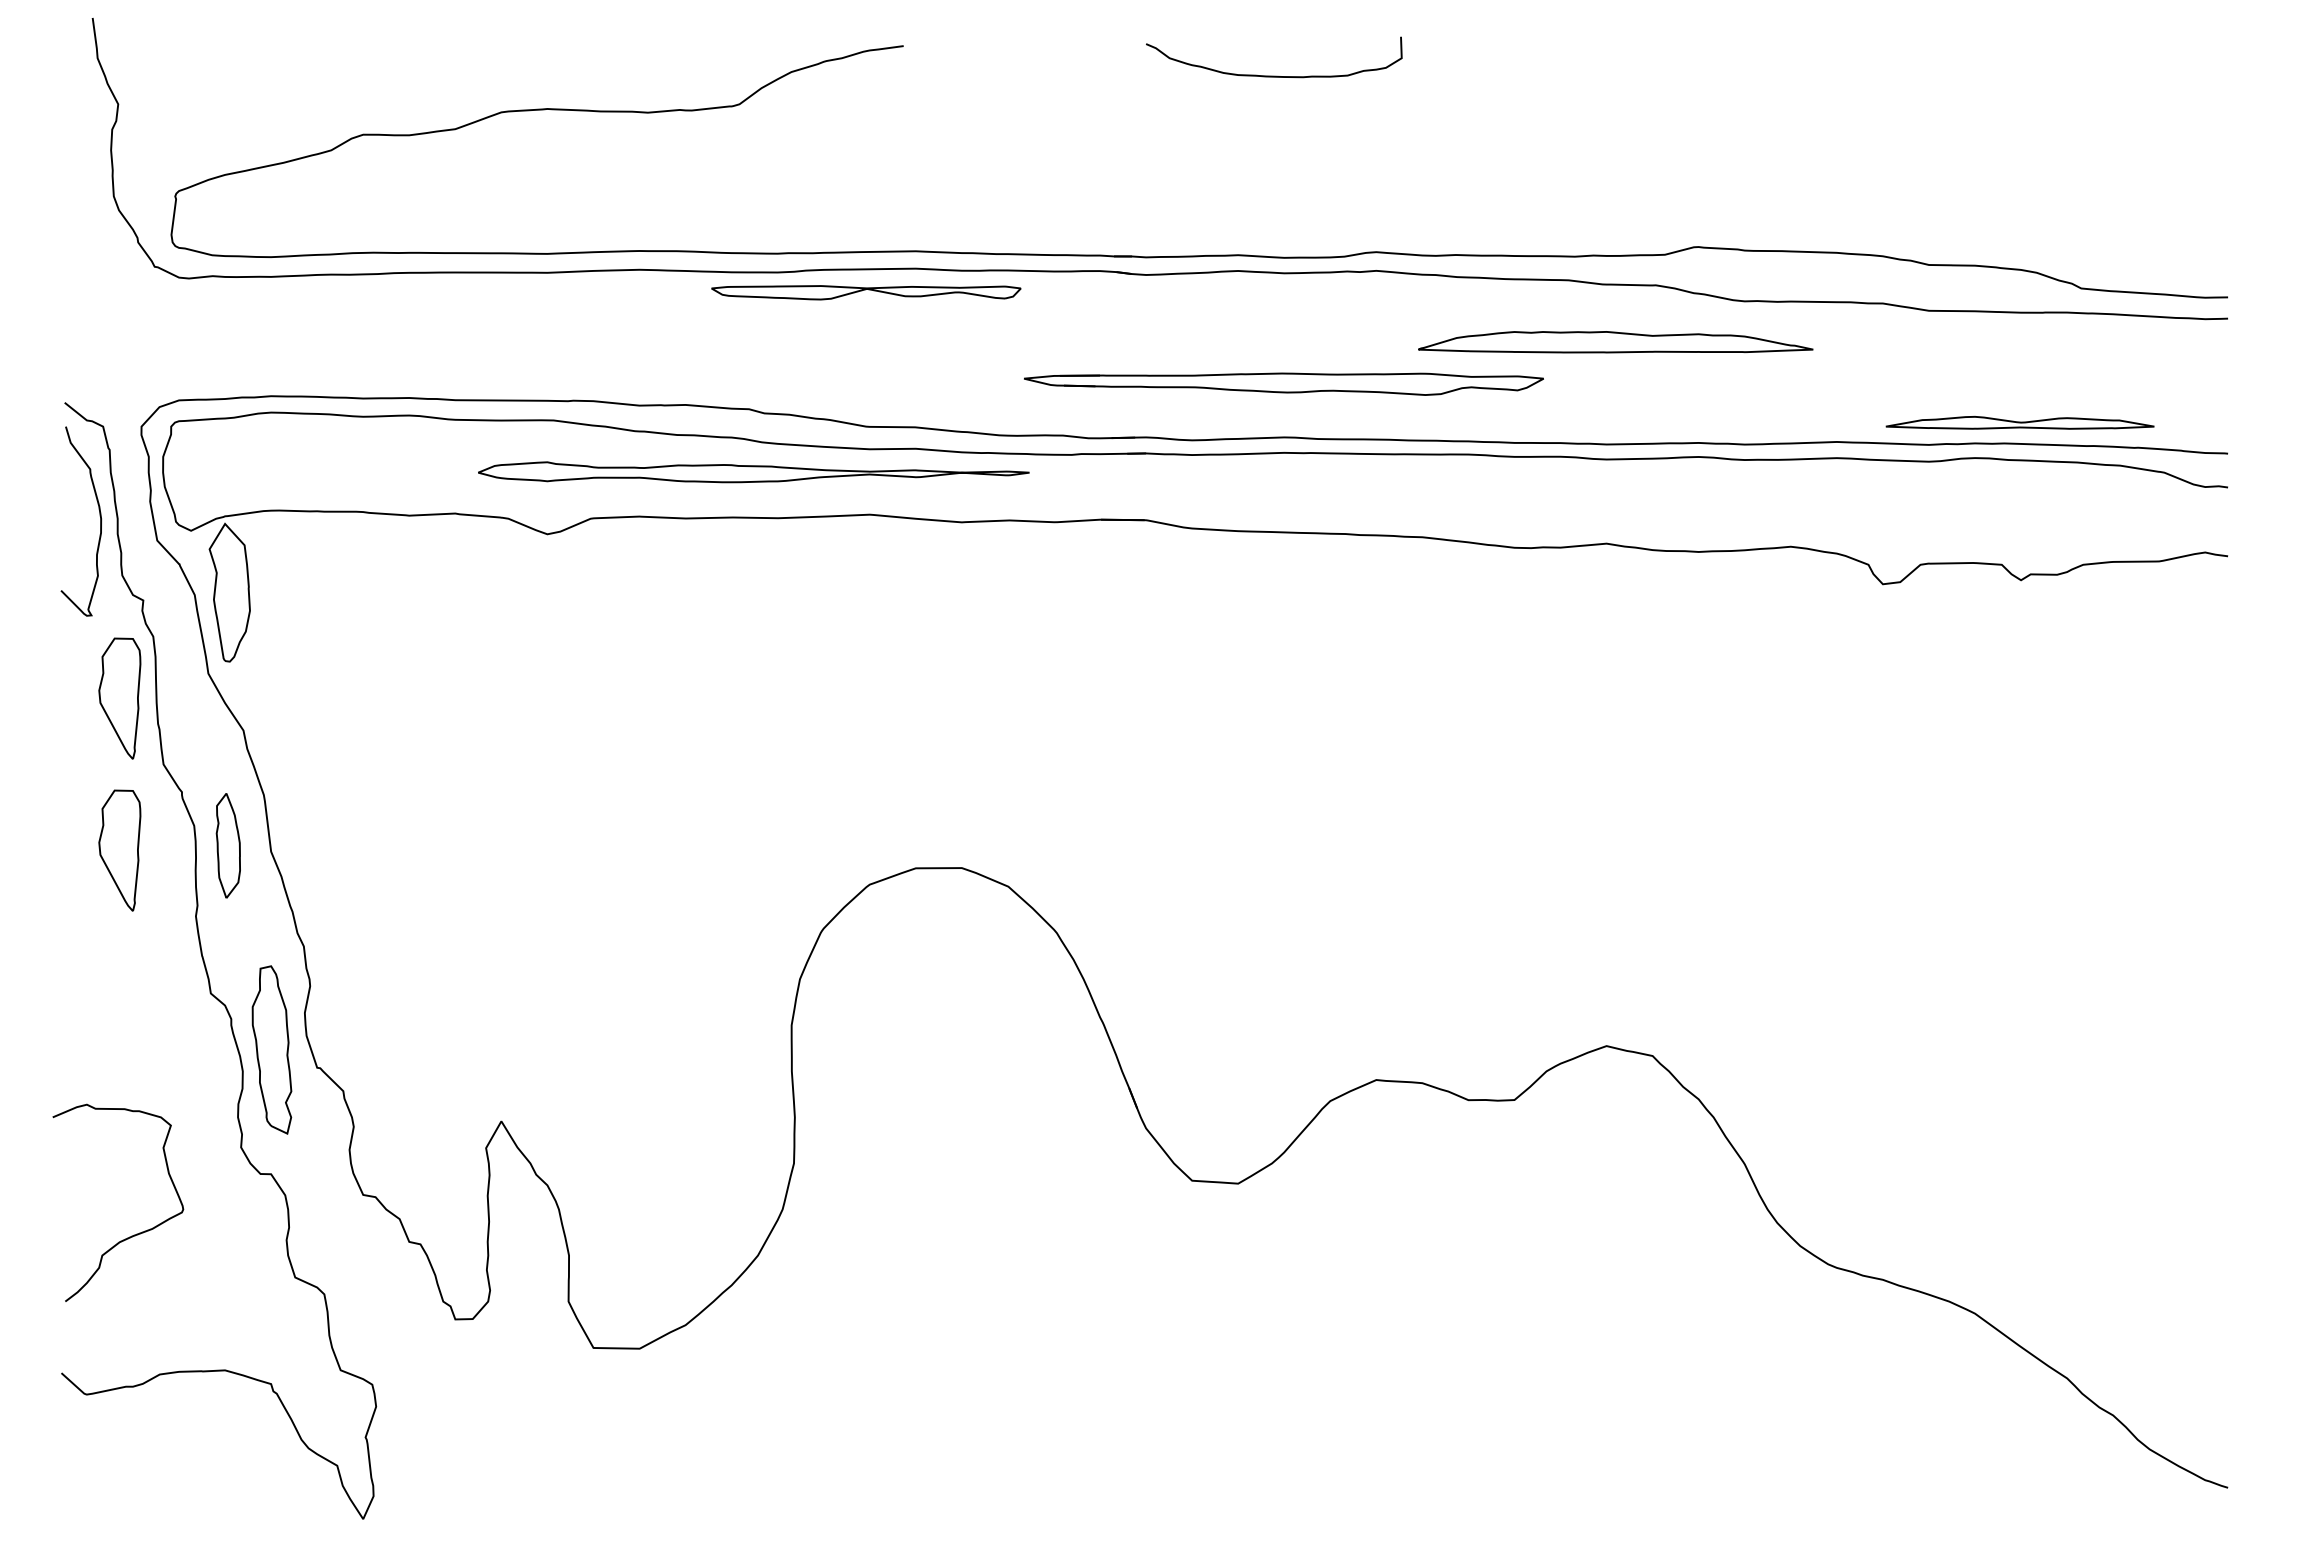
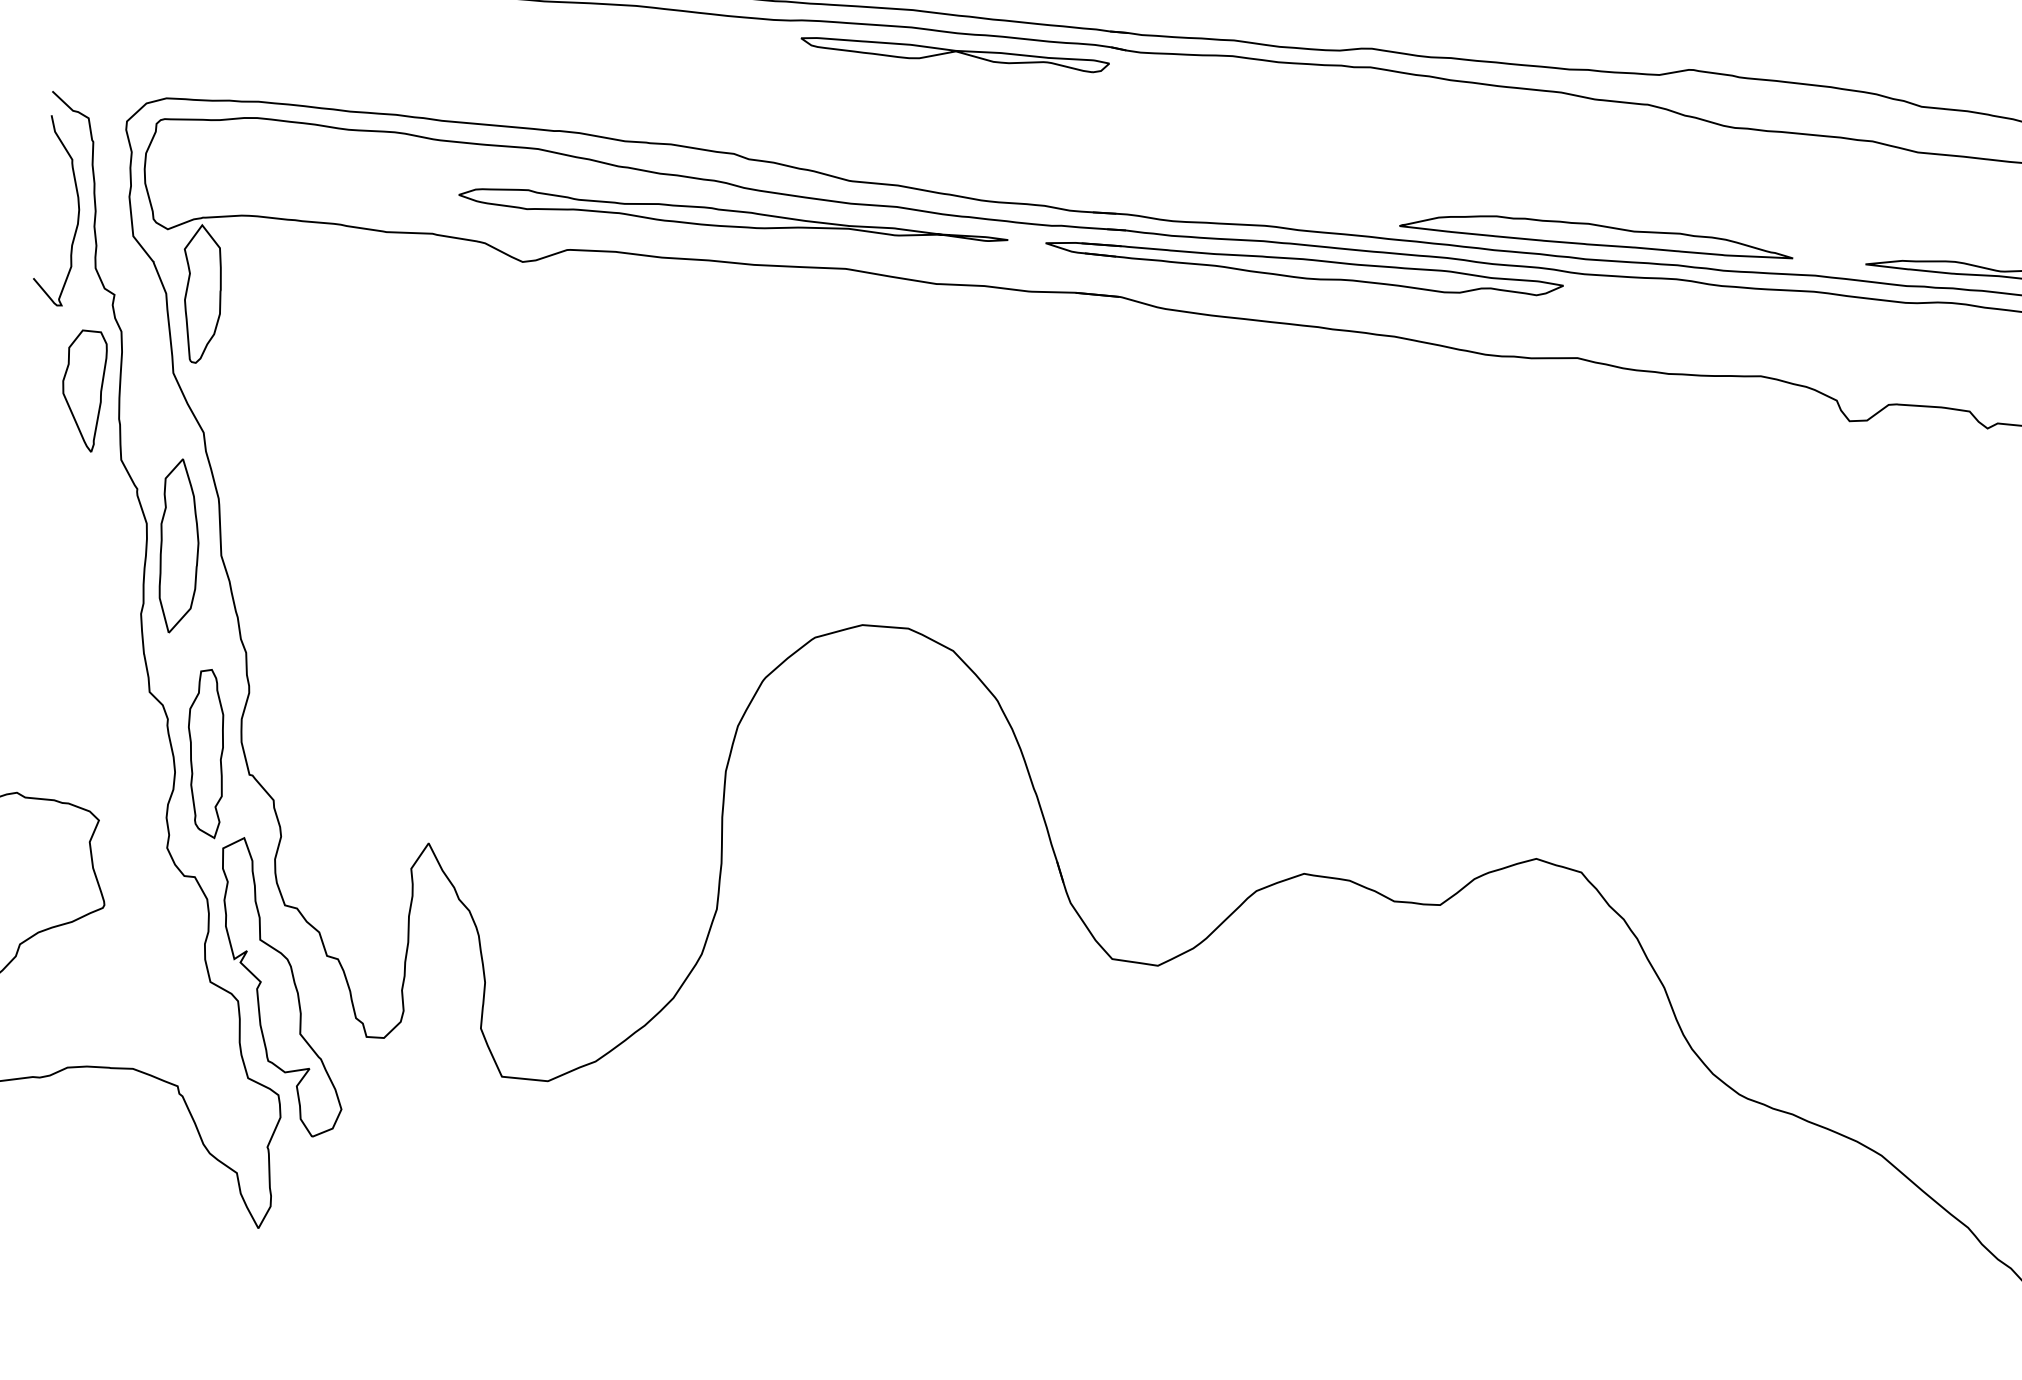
part: (866, 292) -> (955, 54), moved
part: (1615, 342) -> (1596, 235), moved
part: (1283, 383) -> (1303, 269), moved
part: (228, 845) -> (179, 546), size x1.67
part: (119, 850) -> (70, 542), removed
part: (366, 1276) -> (281, 986), added

